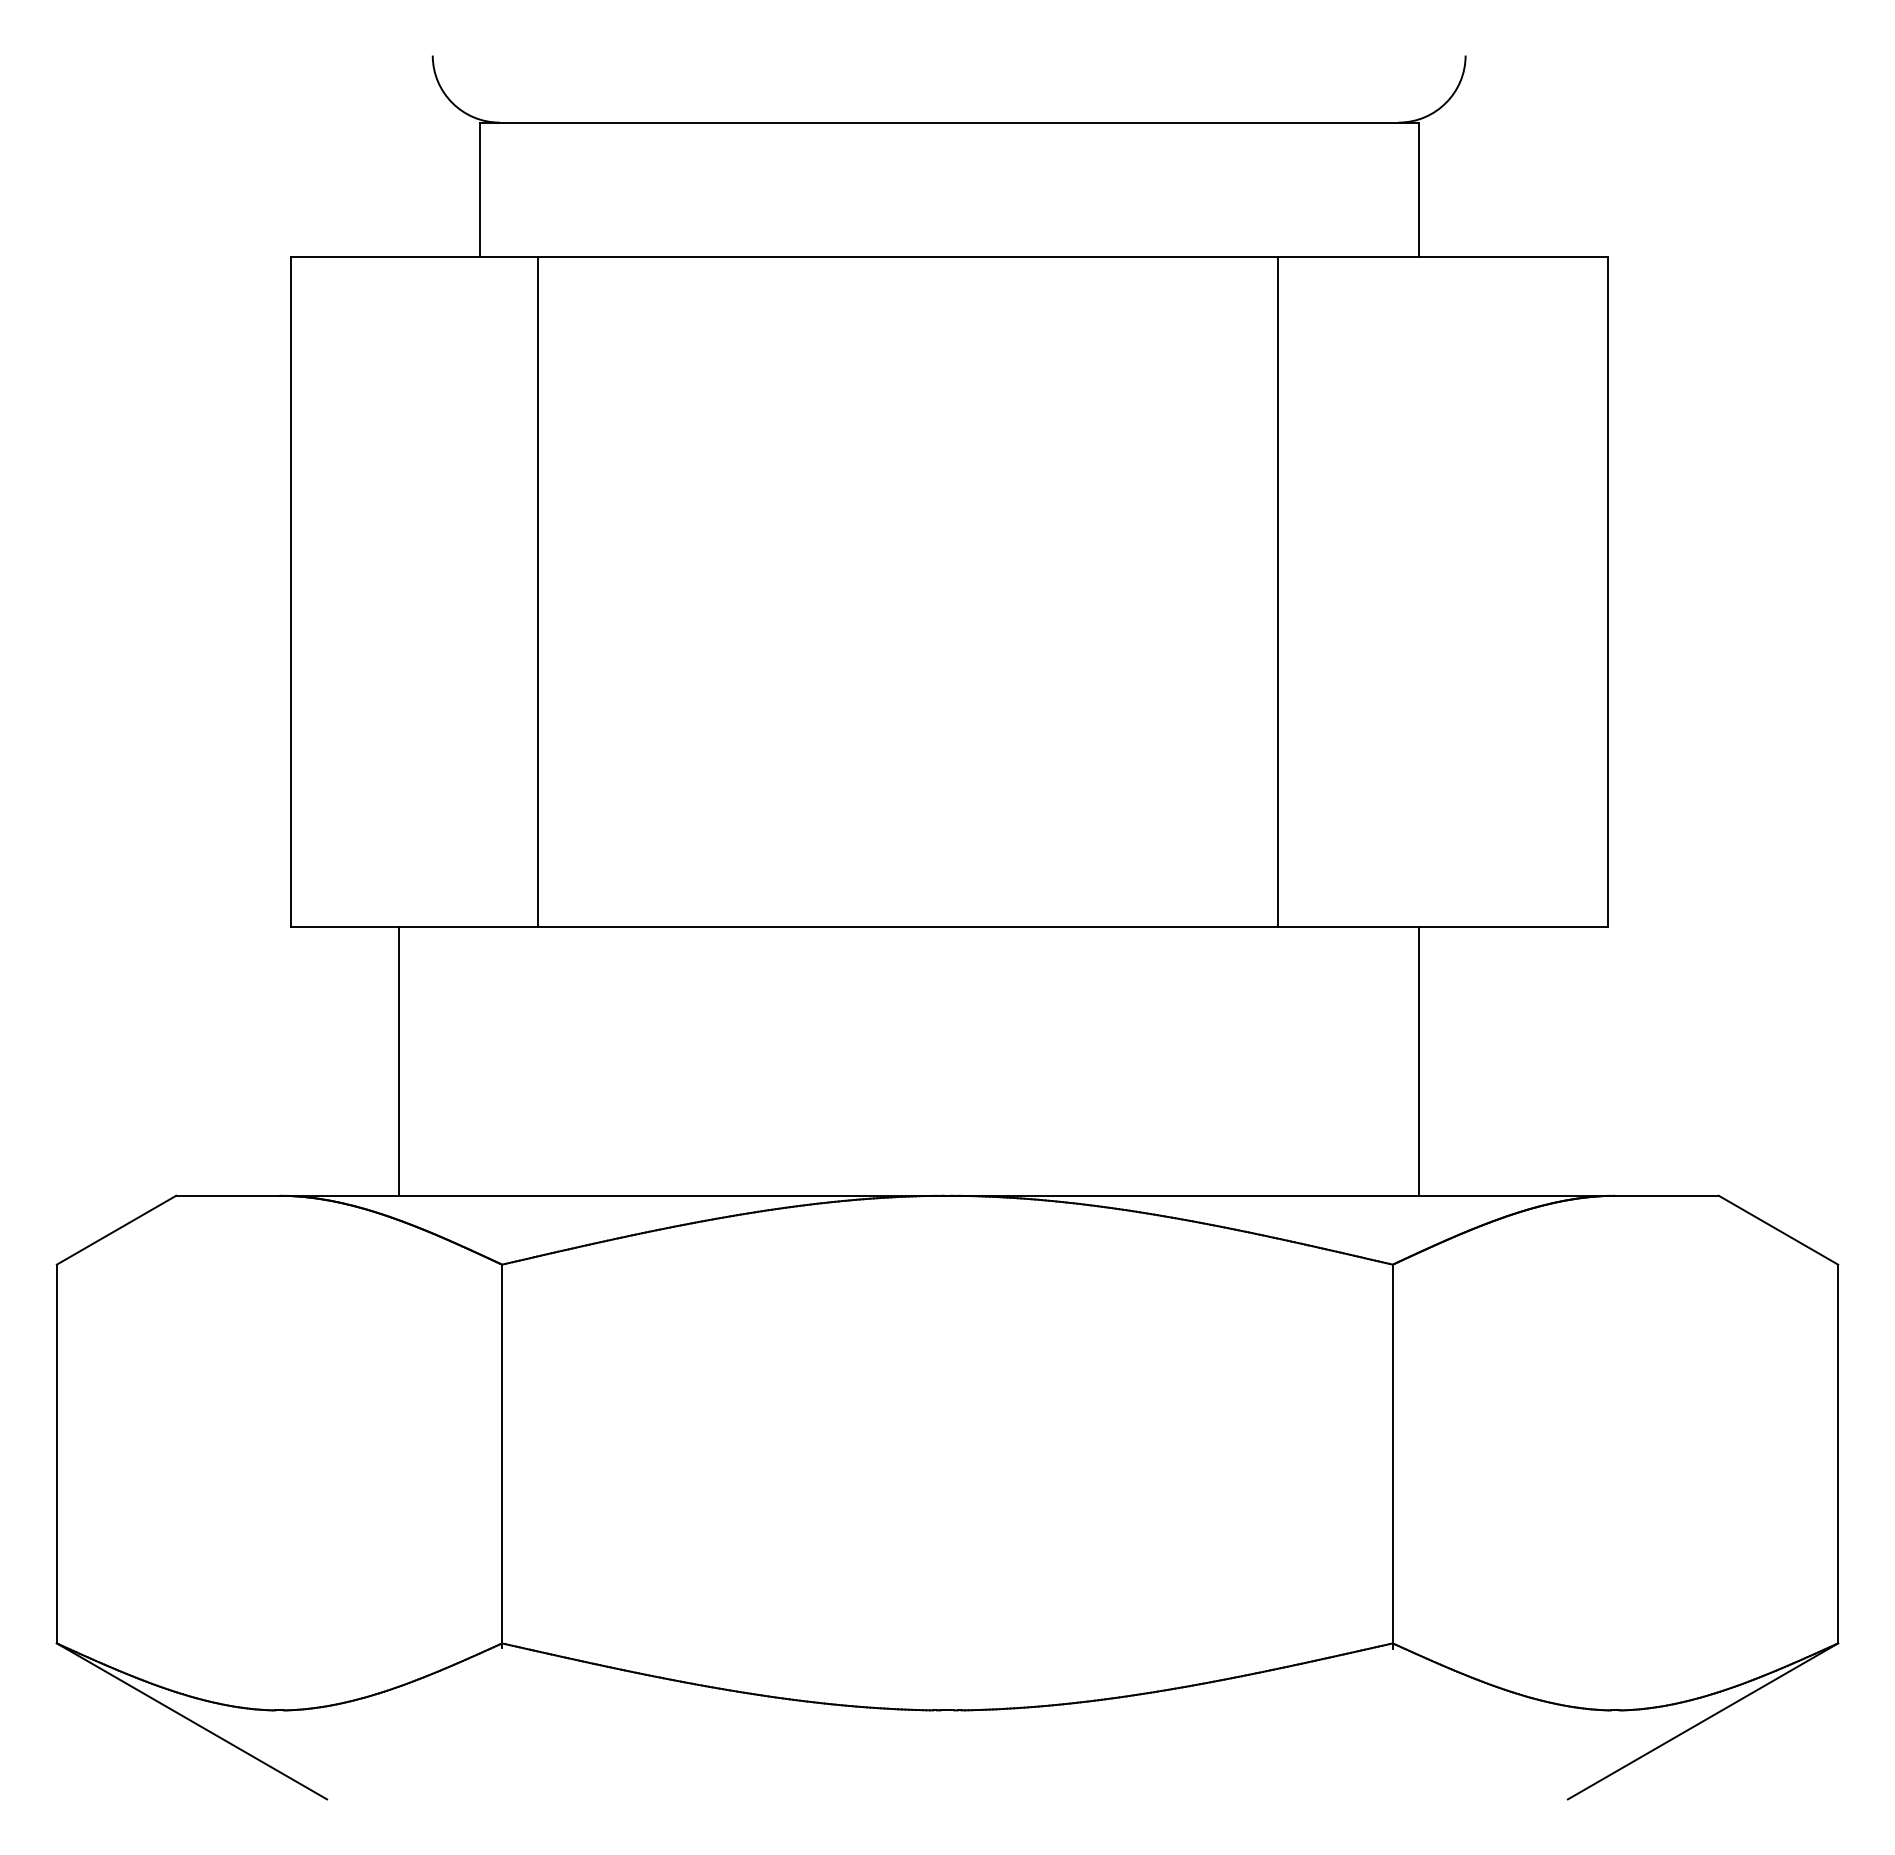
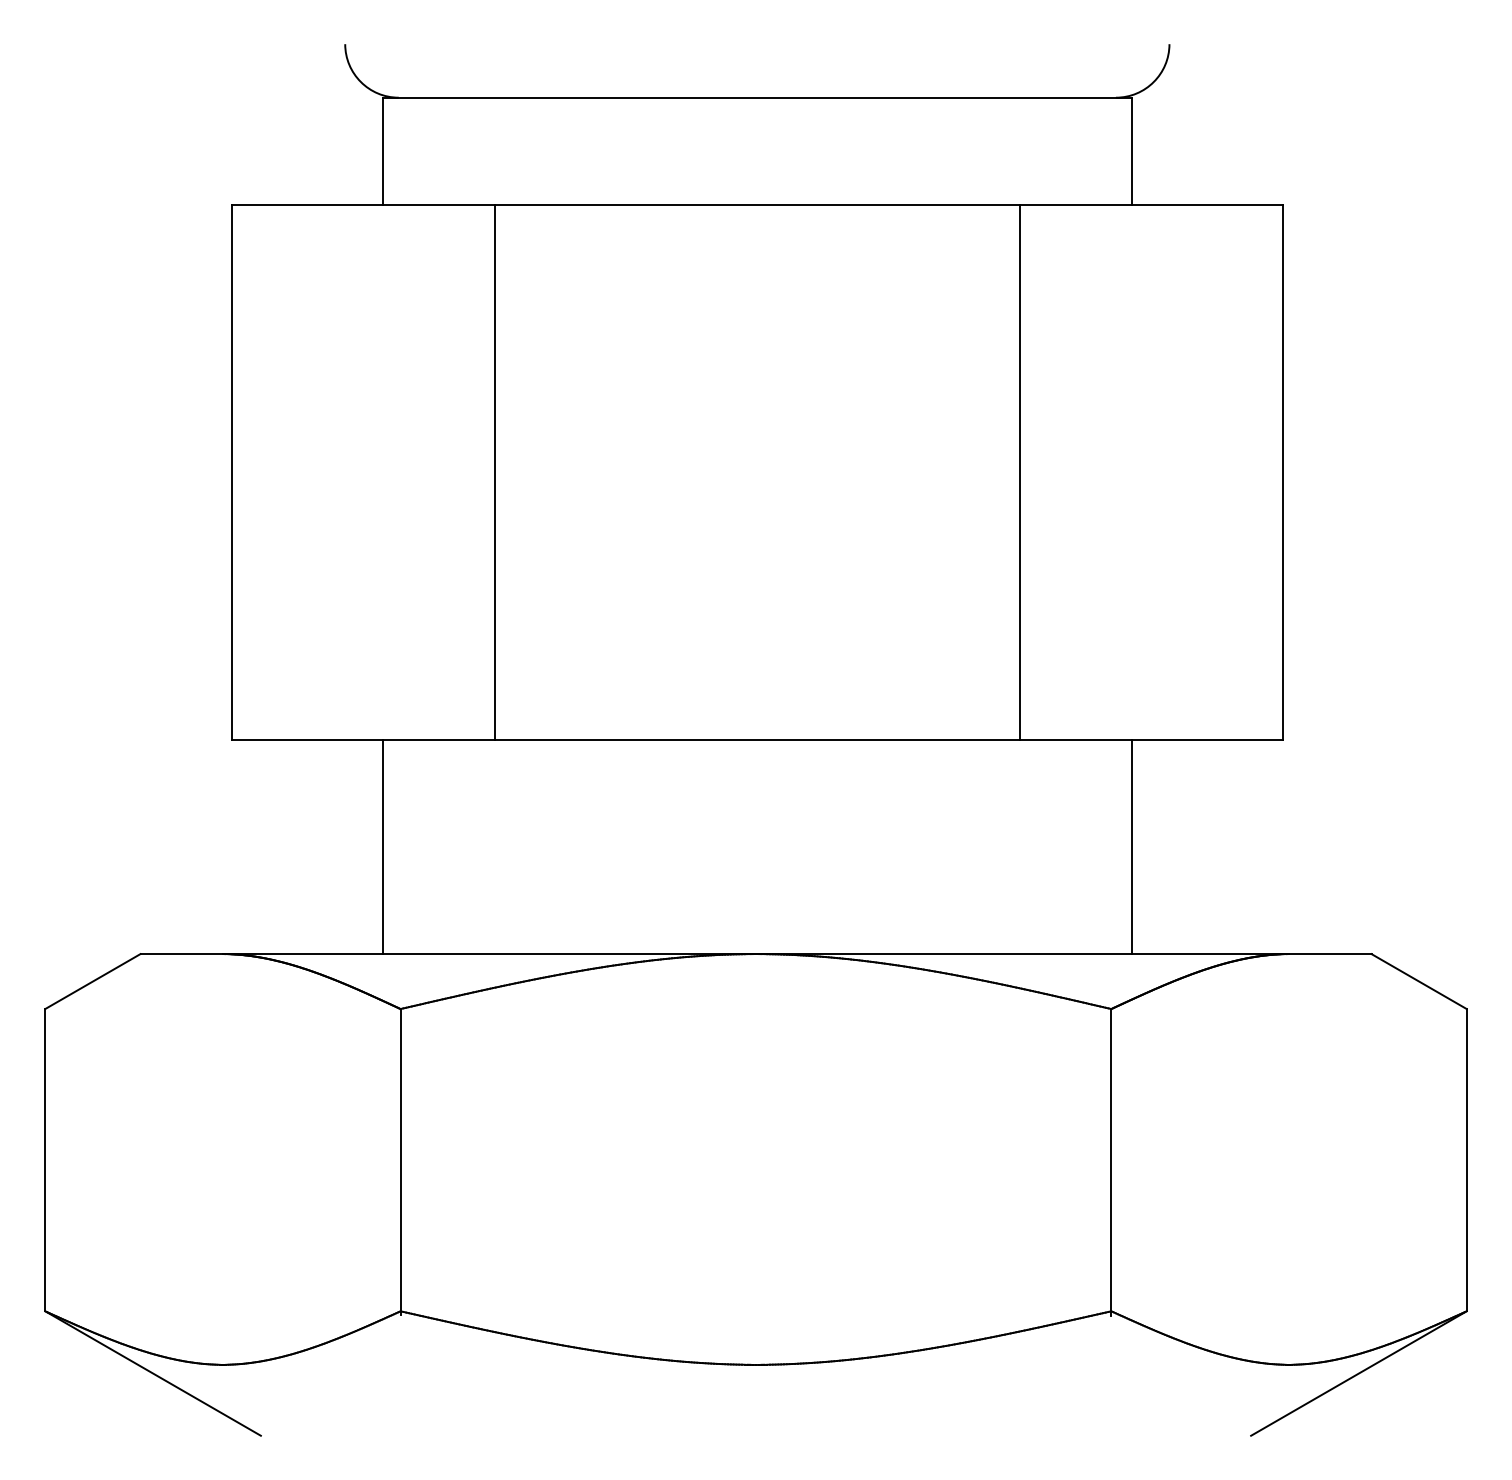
line: (538, 591) -> (495, 471), moved
line: (398, 1061) -> (382, 846), moved

